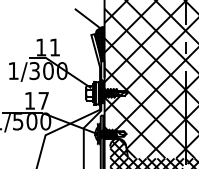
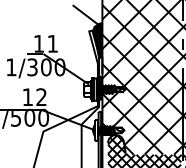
text: (43, 100) -> (41, 96), 17 -> 12

